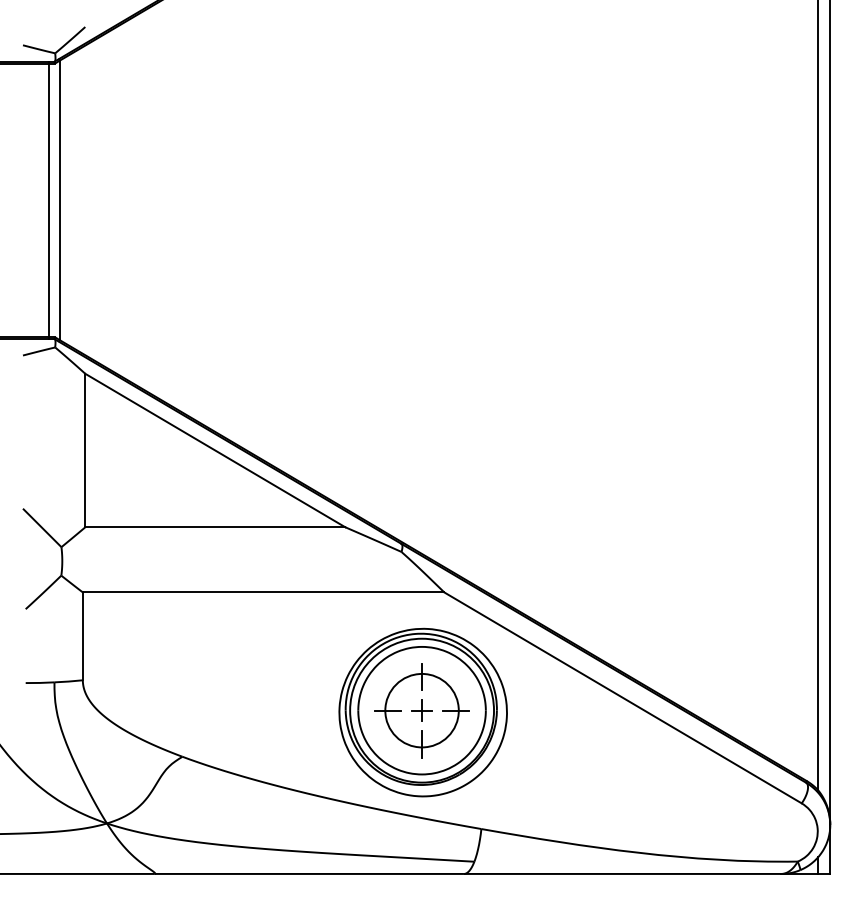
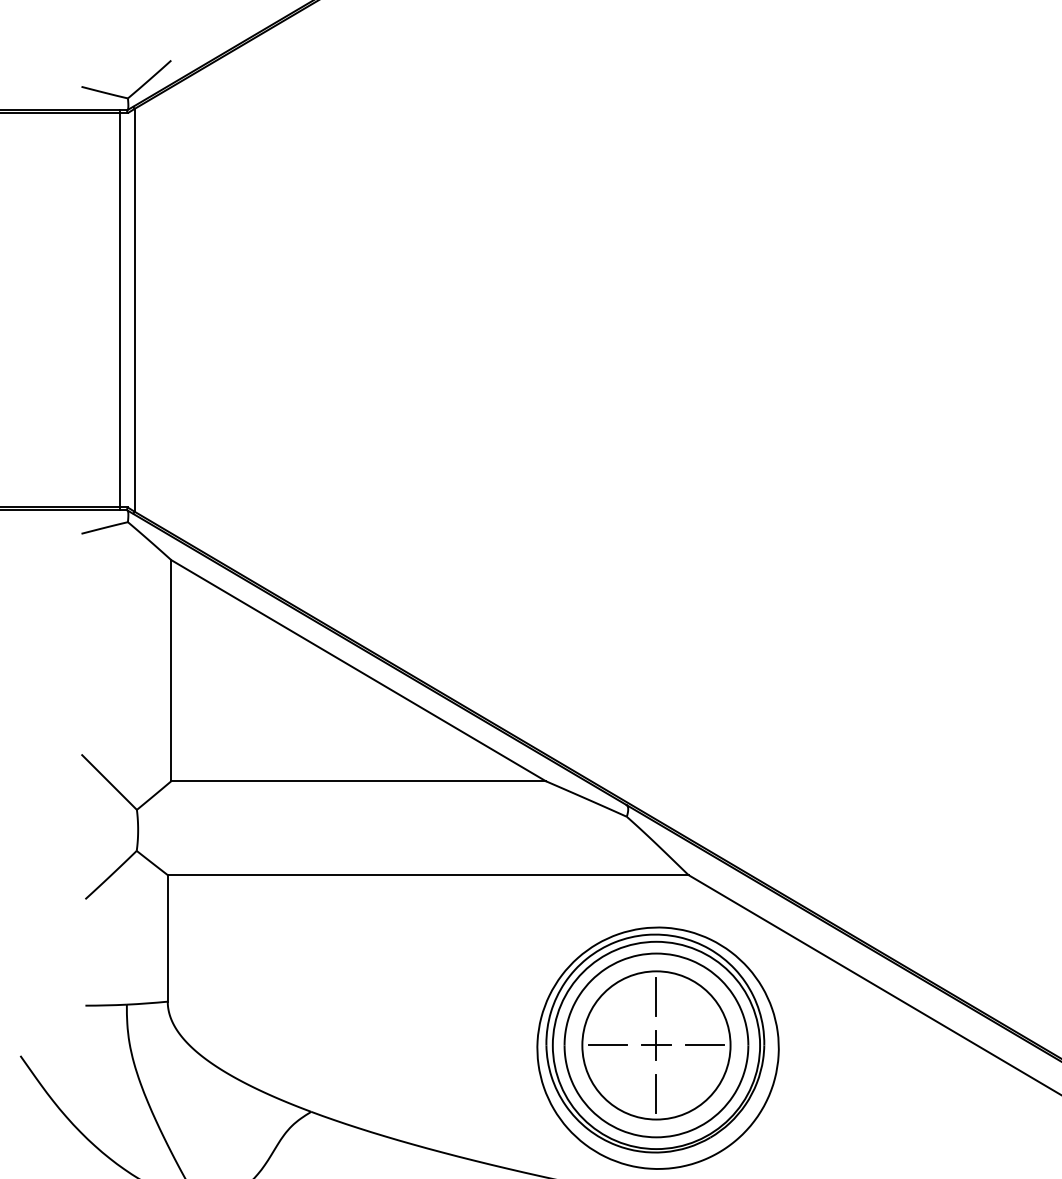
circle: (421, 710) -> (655, 1045), size x1.4

